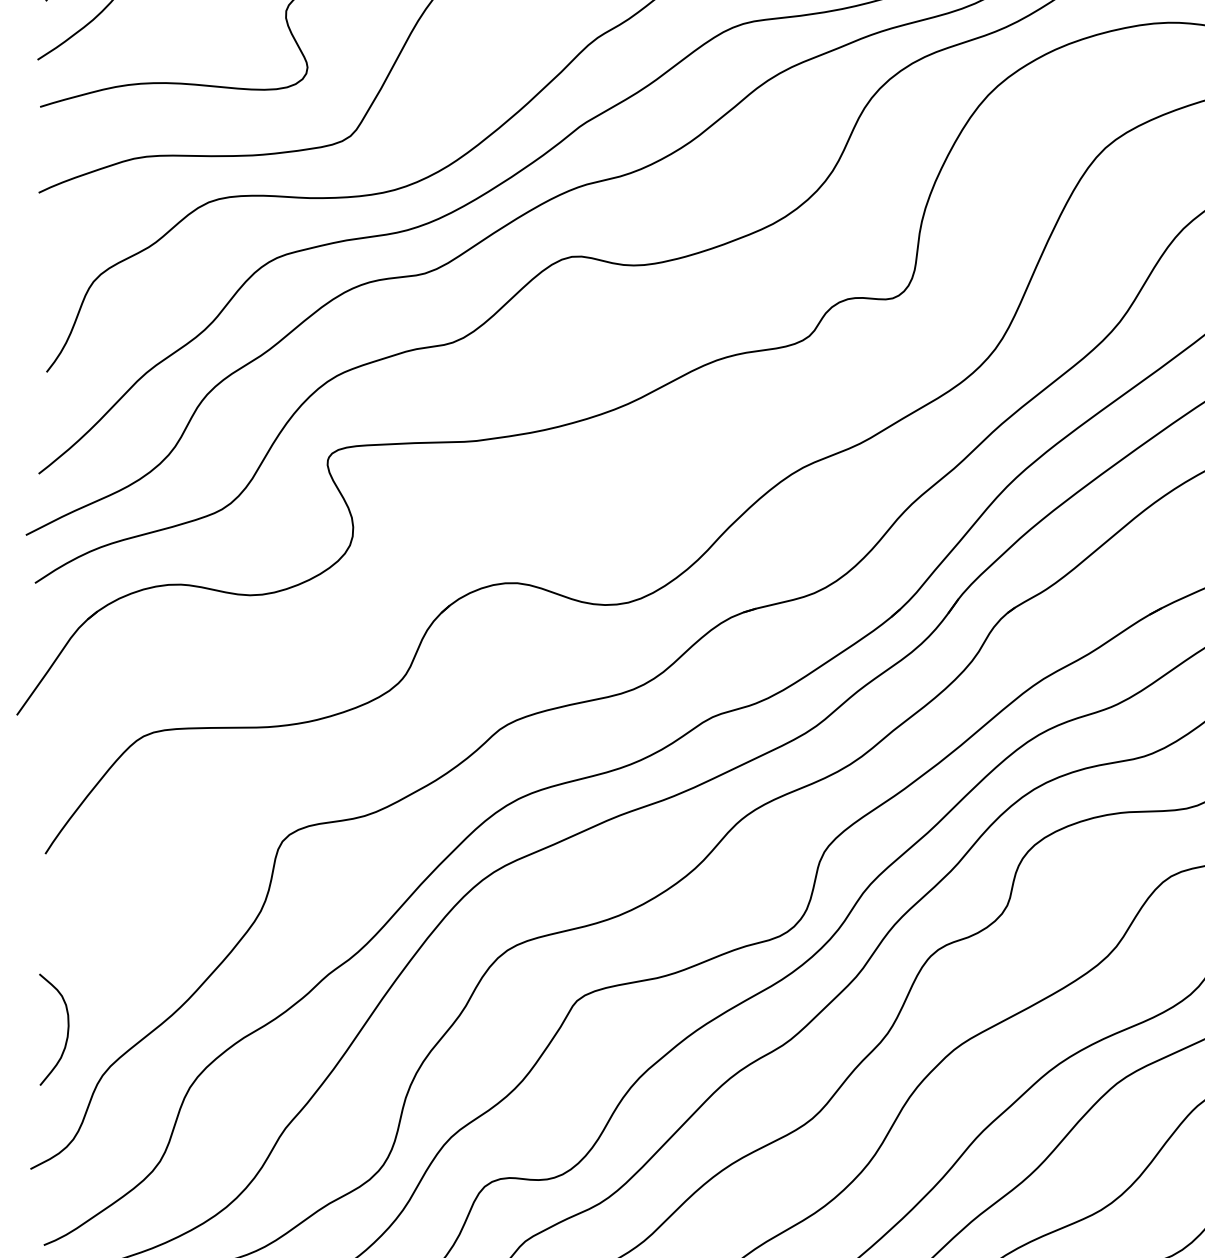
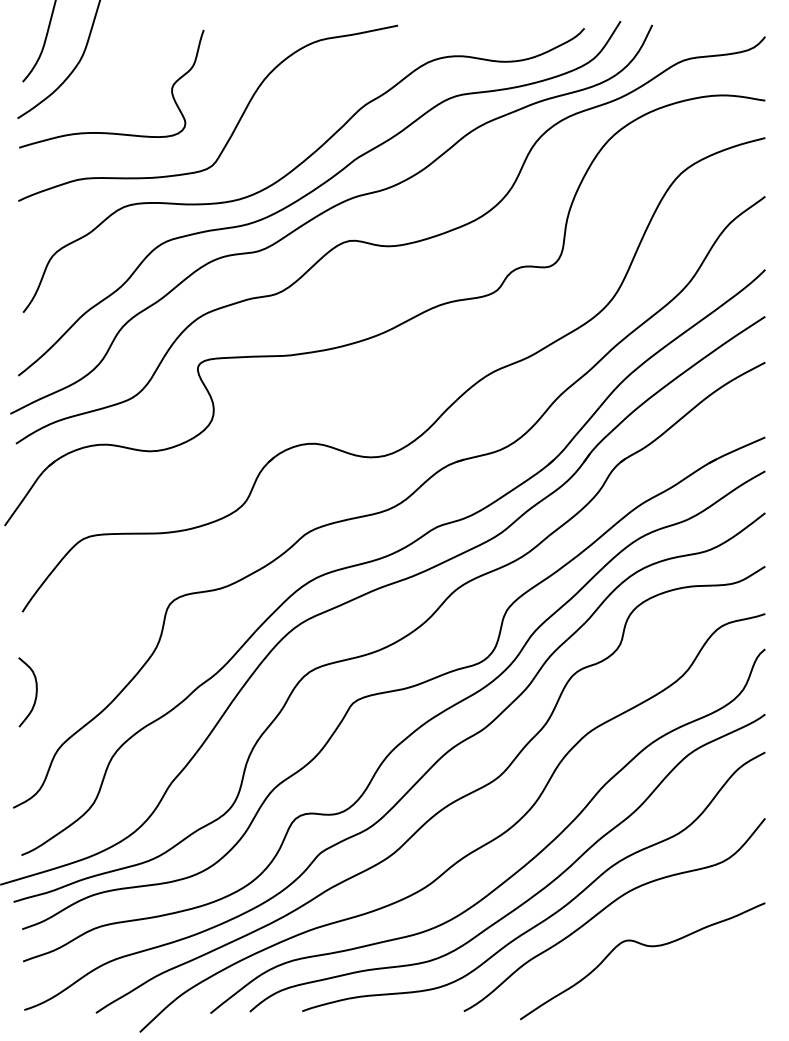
curve: (66, 1029) -> (35, 692), moved

